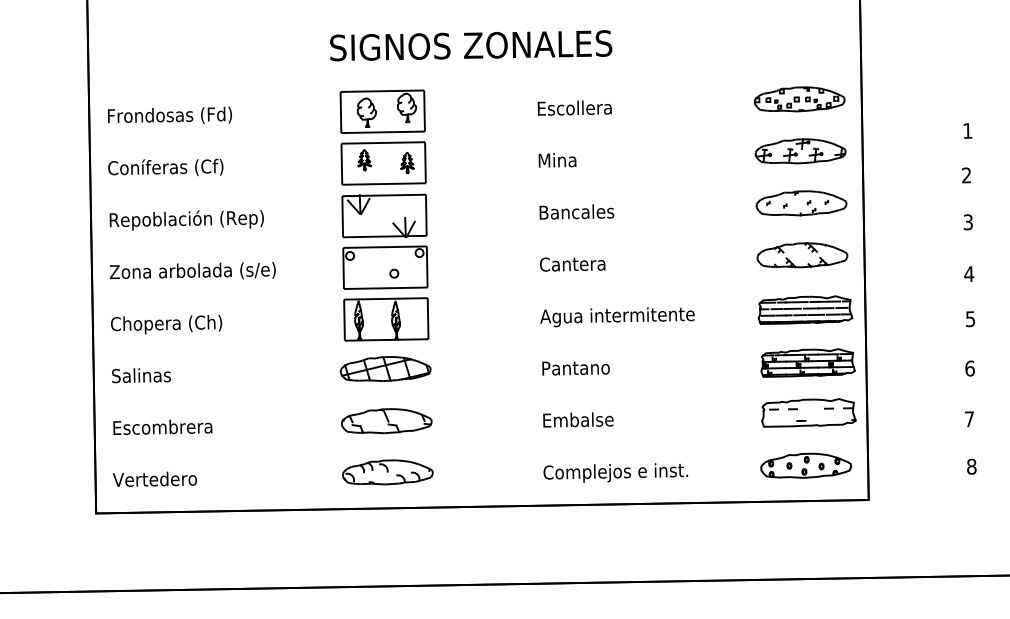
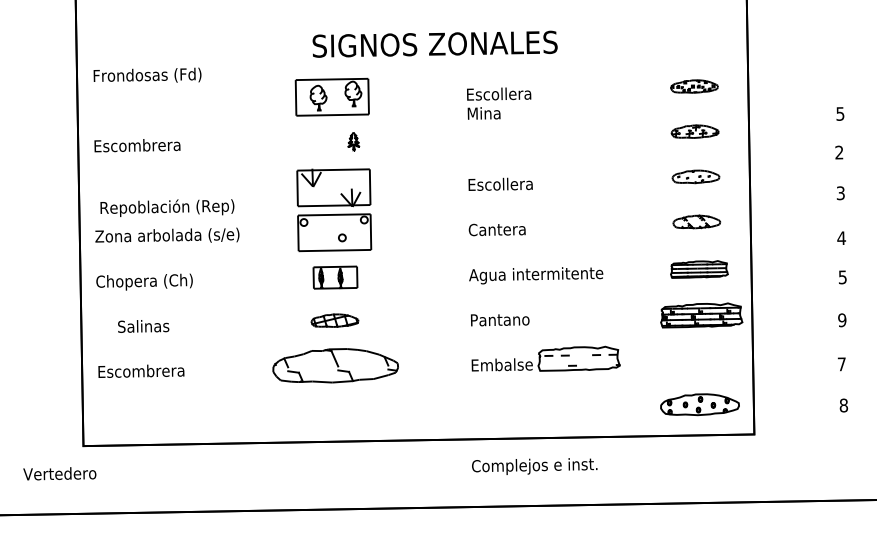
text: (471, 45) -> (435, 44), moved
part: (799, 99) -> (694, 86), size x0.6
text: (169, 114) -> (147, 74), moved
text: (967, 130) -> (840, 113), 1 -> 5
part: (800, 151) -> (695, 131), size x0.6
text: (557, 160) -> (484, 113), moved
part: (383, 163) -> (332, 142), removed
text: (165, 167) -> (143, 145), Coníferas (Cf) -> Escombrera
part: (801, 203) -> (695, 176), size x0.6
text: (579, 211) -> (503, 183), Bancales -> Escollera
text: (186, 220) -> (167, 208), moved
part: (802, 255) -> (696, 222), size x0.6
part: (805, 309) -> (699, 269), size x0.7
part: (386, 319) -> (335, 277), size x0.6
part: (385, 368) -> (334, 320), size x0.6
text: (969, 368) -> (841, 320), 6 -> 9
text: (141, 375) -> (143, 326), moved
part: (808, 412) -> (578, 358), moved
part: (386, 421) -> (335, 366), size x1.6
part: (387, 472) -> (336, 410), removed
text: (615, 472) -> (534, 466), moved
text: (154, 478) -> (59, 473), moved

